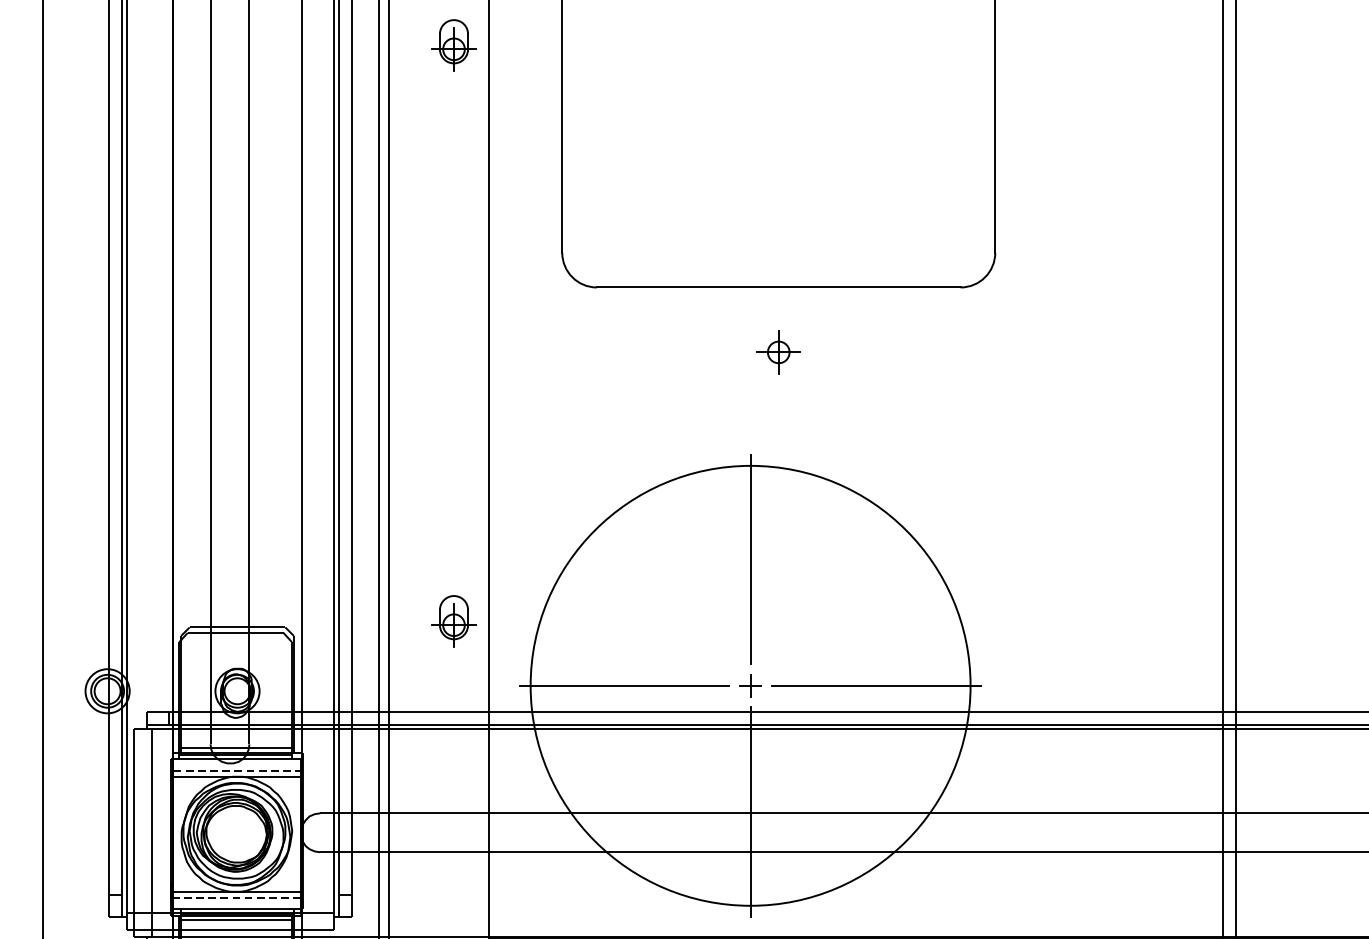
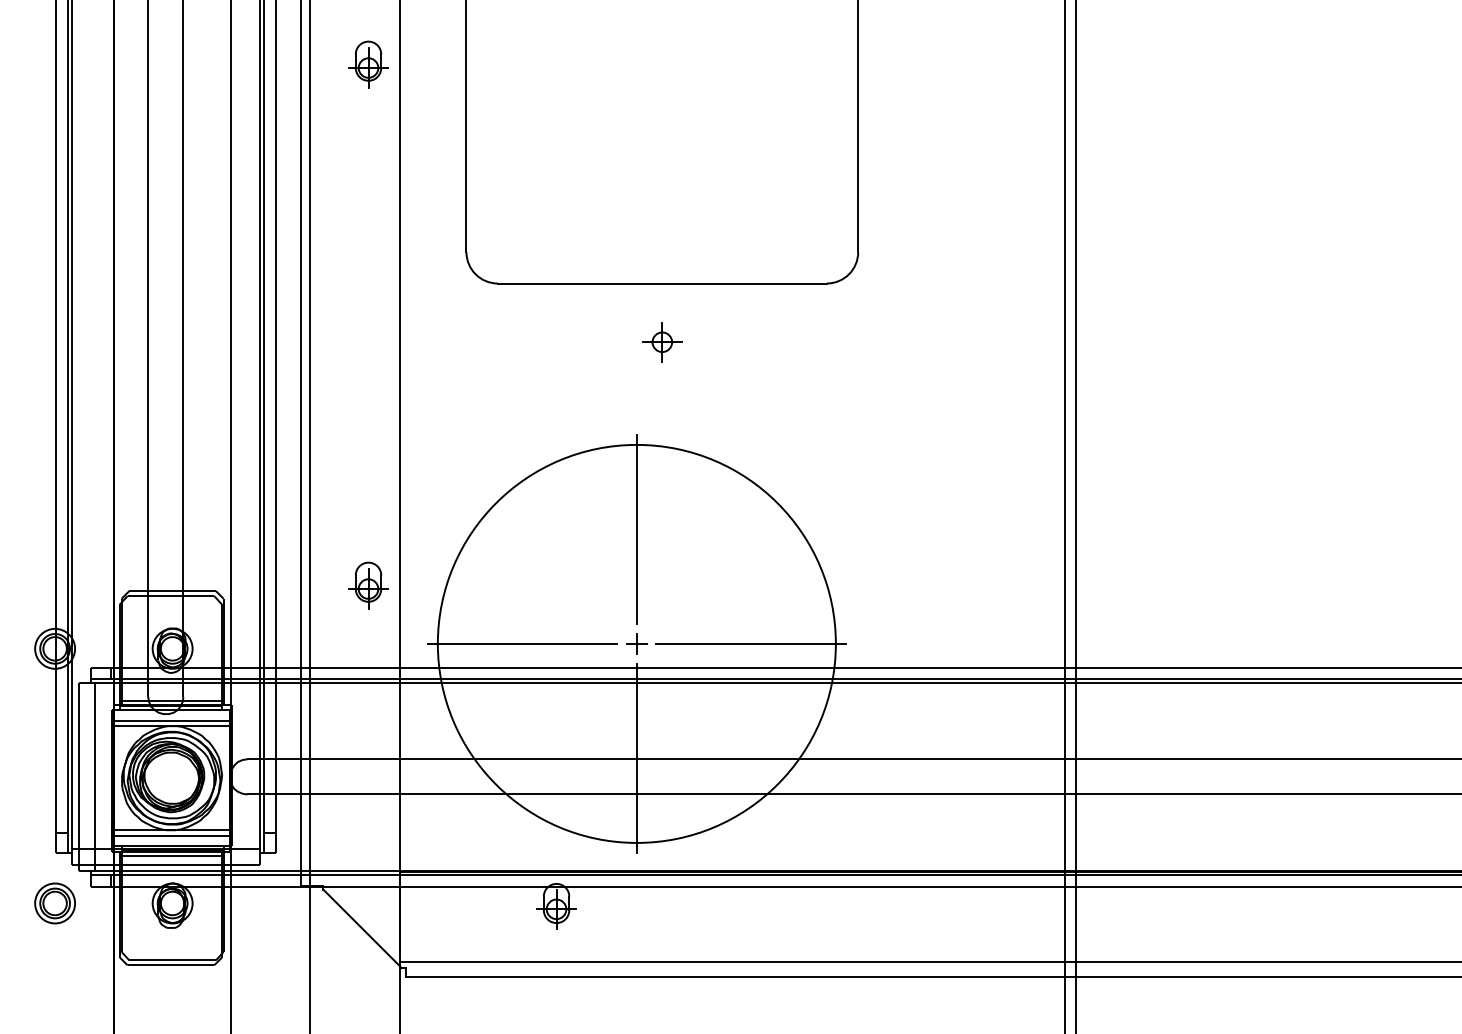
line: (238, 770) -> (173, 720), dashed -> solid
line: (236, 897) -> (171, 835), dashed -> solid

